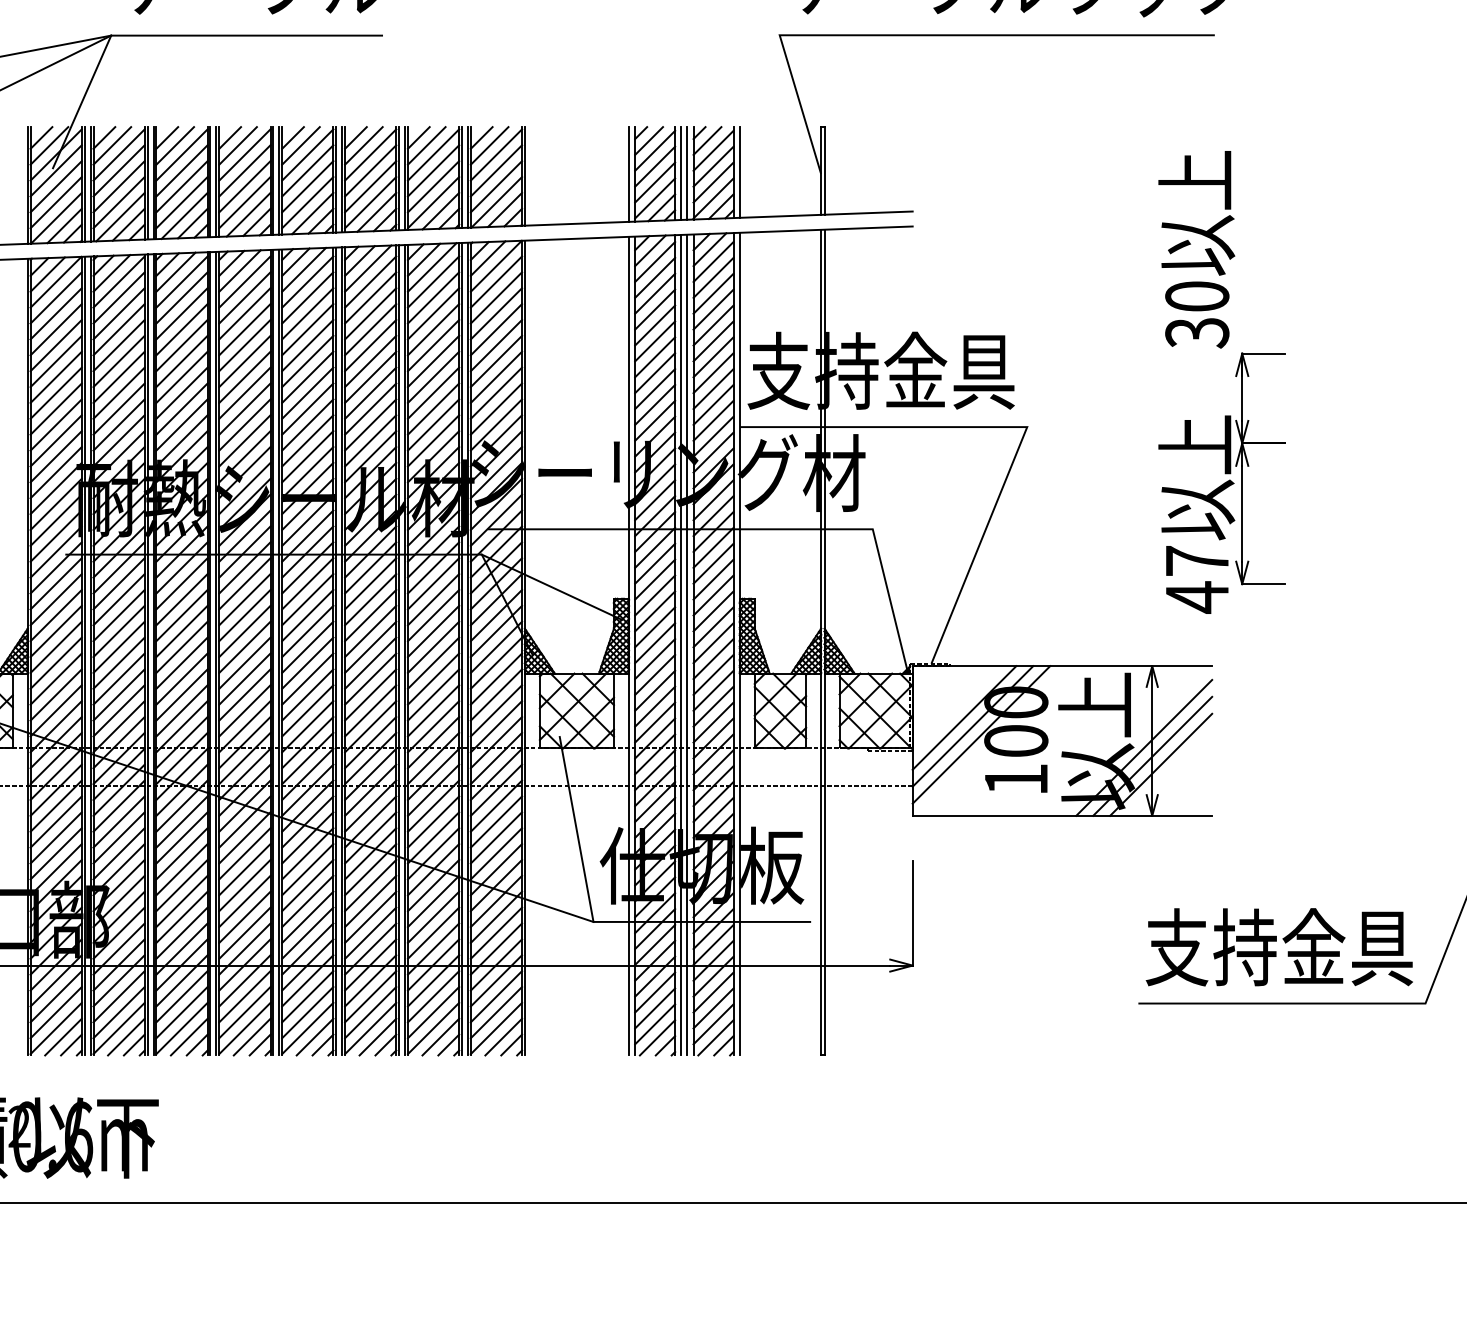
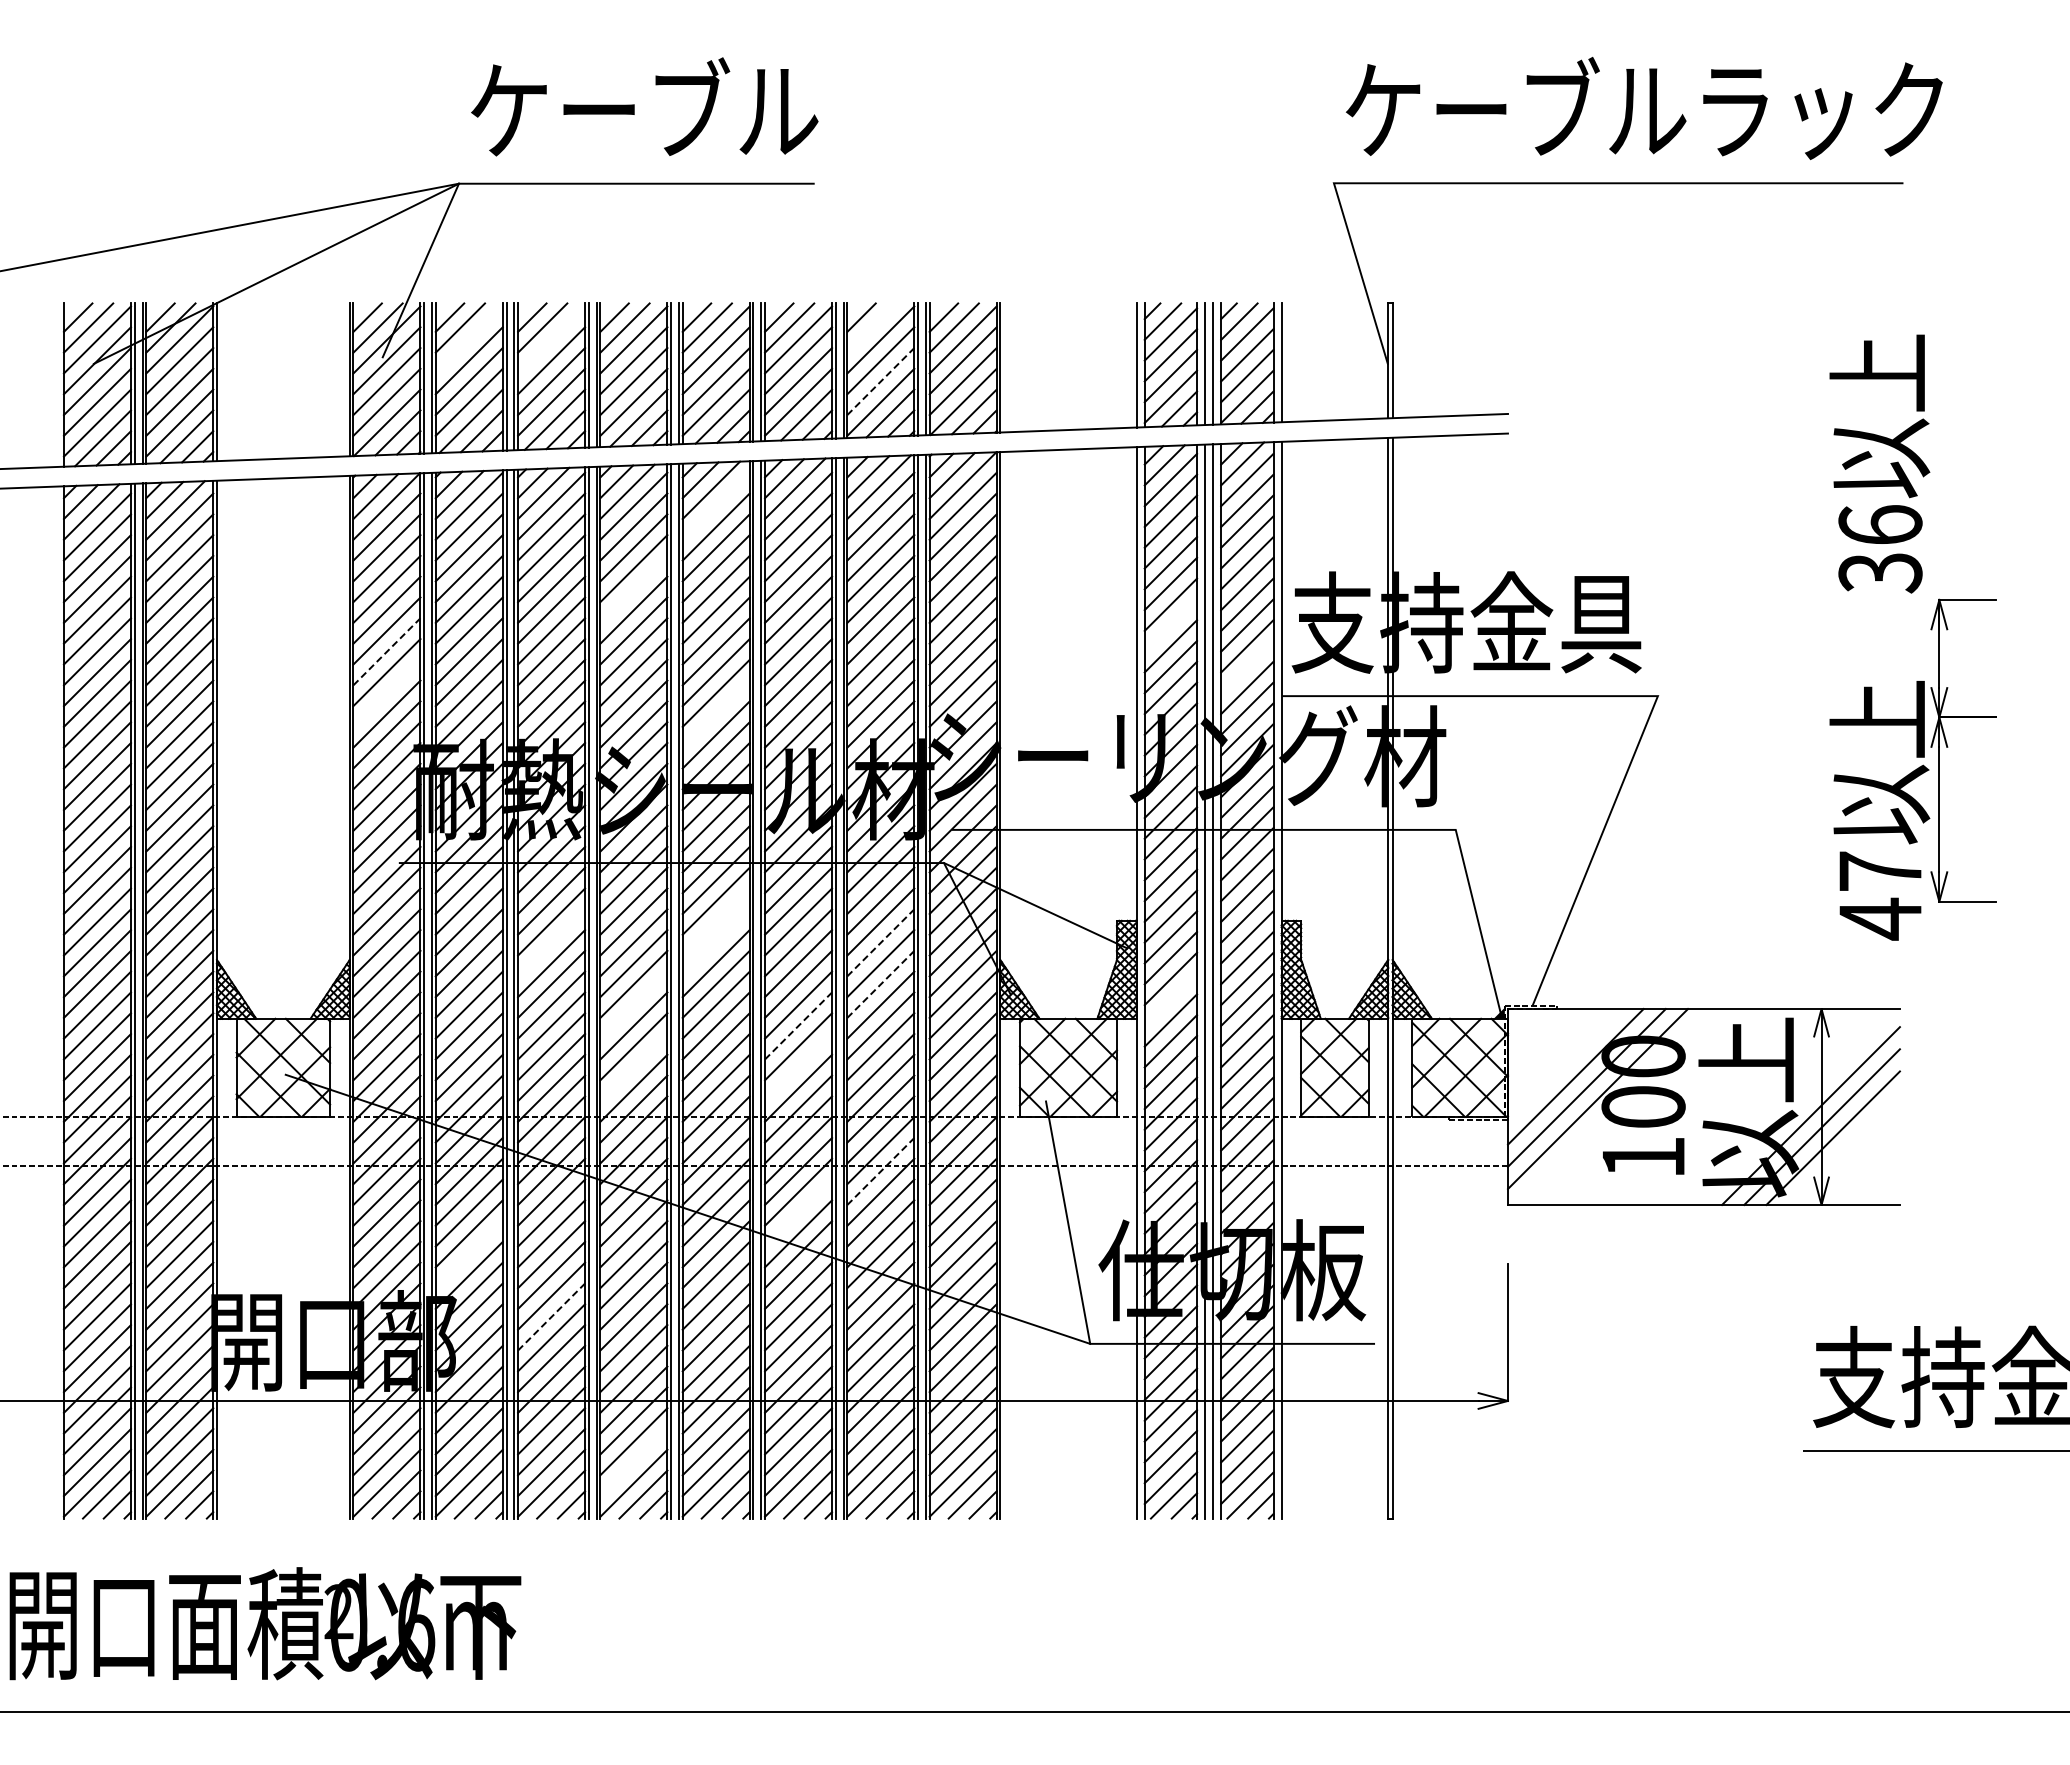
line: (426, 145) -> (871, 327), removed
line: (118, 154) -> (468, 339), removed
line: (181, 154) -> (551, 339), removed
line: (434, 186) -> (881, 381), solid -> dashed
line: (307, 281) -> (715, 505), removed
text: (1197, 295) -> (1880, 524), 30 -> 36
line: (244, 344) -> (633, 588), removed
line: (654, 373) -> (1170, 625), removed
line: (56, 393) -> (387, 651), solid -> dashed
line: (713, 404) -> (1247, 666), removed
line: (55, 424) -> (386, 692), removed
line: (307, 440) -> (715, 713), removed
line: (307, 599) -> (715, 921), removed
line: (181, 615) -> (551, 942), removed
line: (307, 615) -> (715, 942), removed
line: (434, 615) -> (881, 942), solid -> dashed
line: (434, 647) -> (881, 984), solid -> dashed
line: (654, 658) -> (1170, 999), removed
line: (244, 662) -> (633, 1004), removed
line: (370, 678) -> (798, 1025), solid -> dashed
line: (244, 710) -> (633, 1067), removed
line: (370, 710) -> (798, 1067), removed
line: (434, 790) -> (881, 1171), solid -> dashed
line: (370, 821) -> (798, 1212), removed
line: (118, 853) -> (468, 1254), removed
line: (181, 901) -> (551, 1316), solid -> dashed
line: (244, 1012) -> (633, 1462), removed

